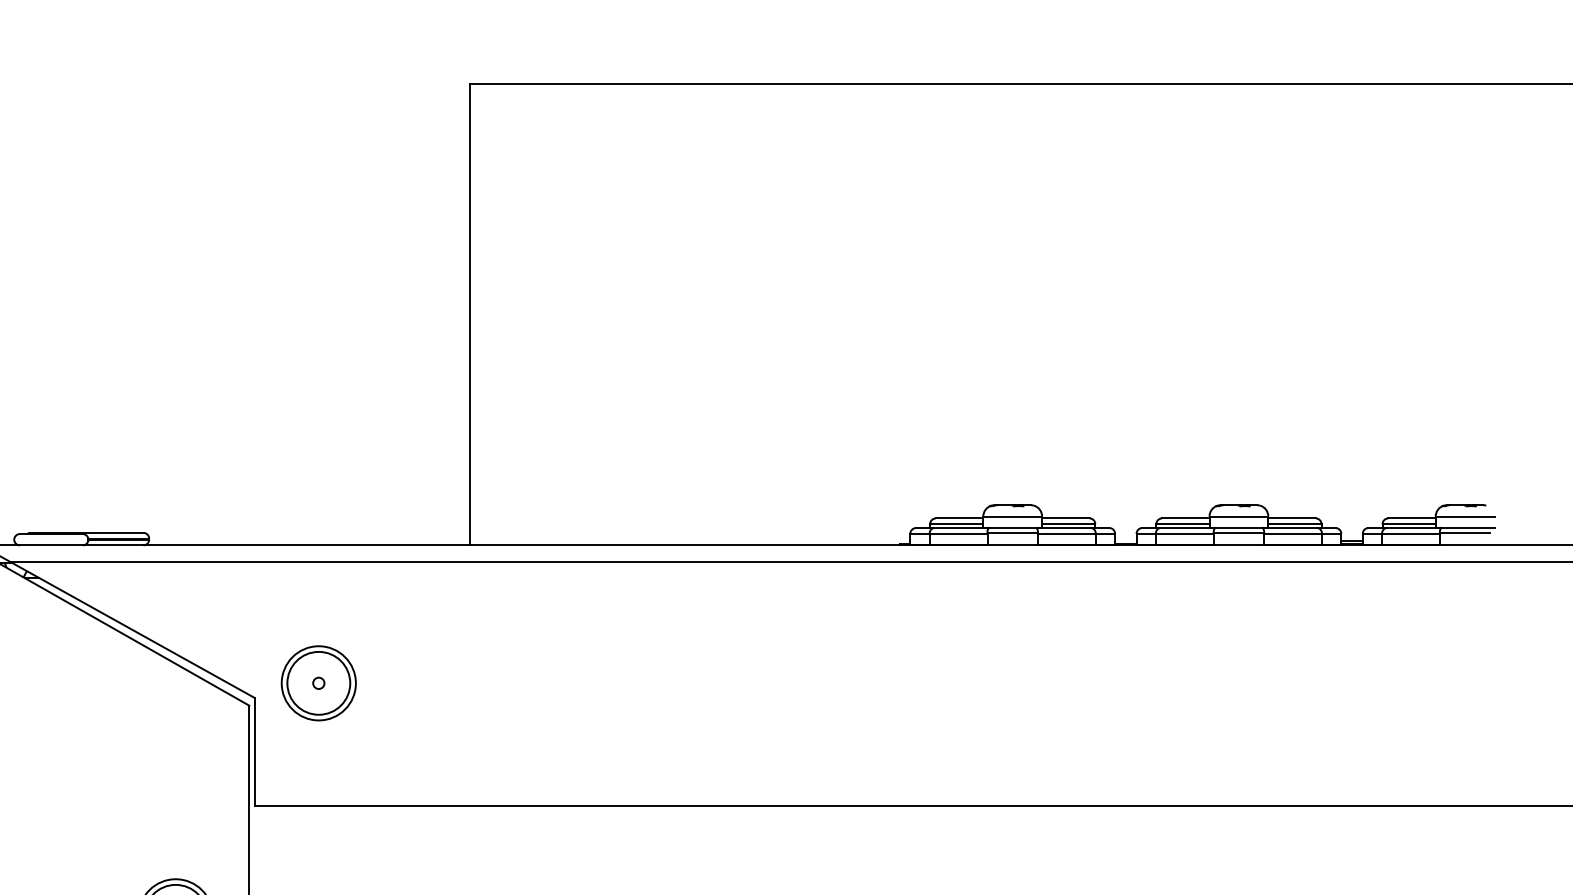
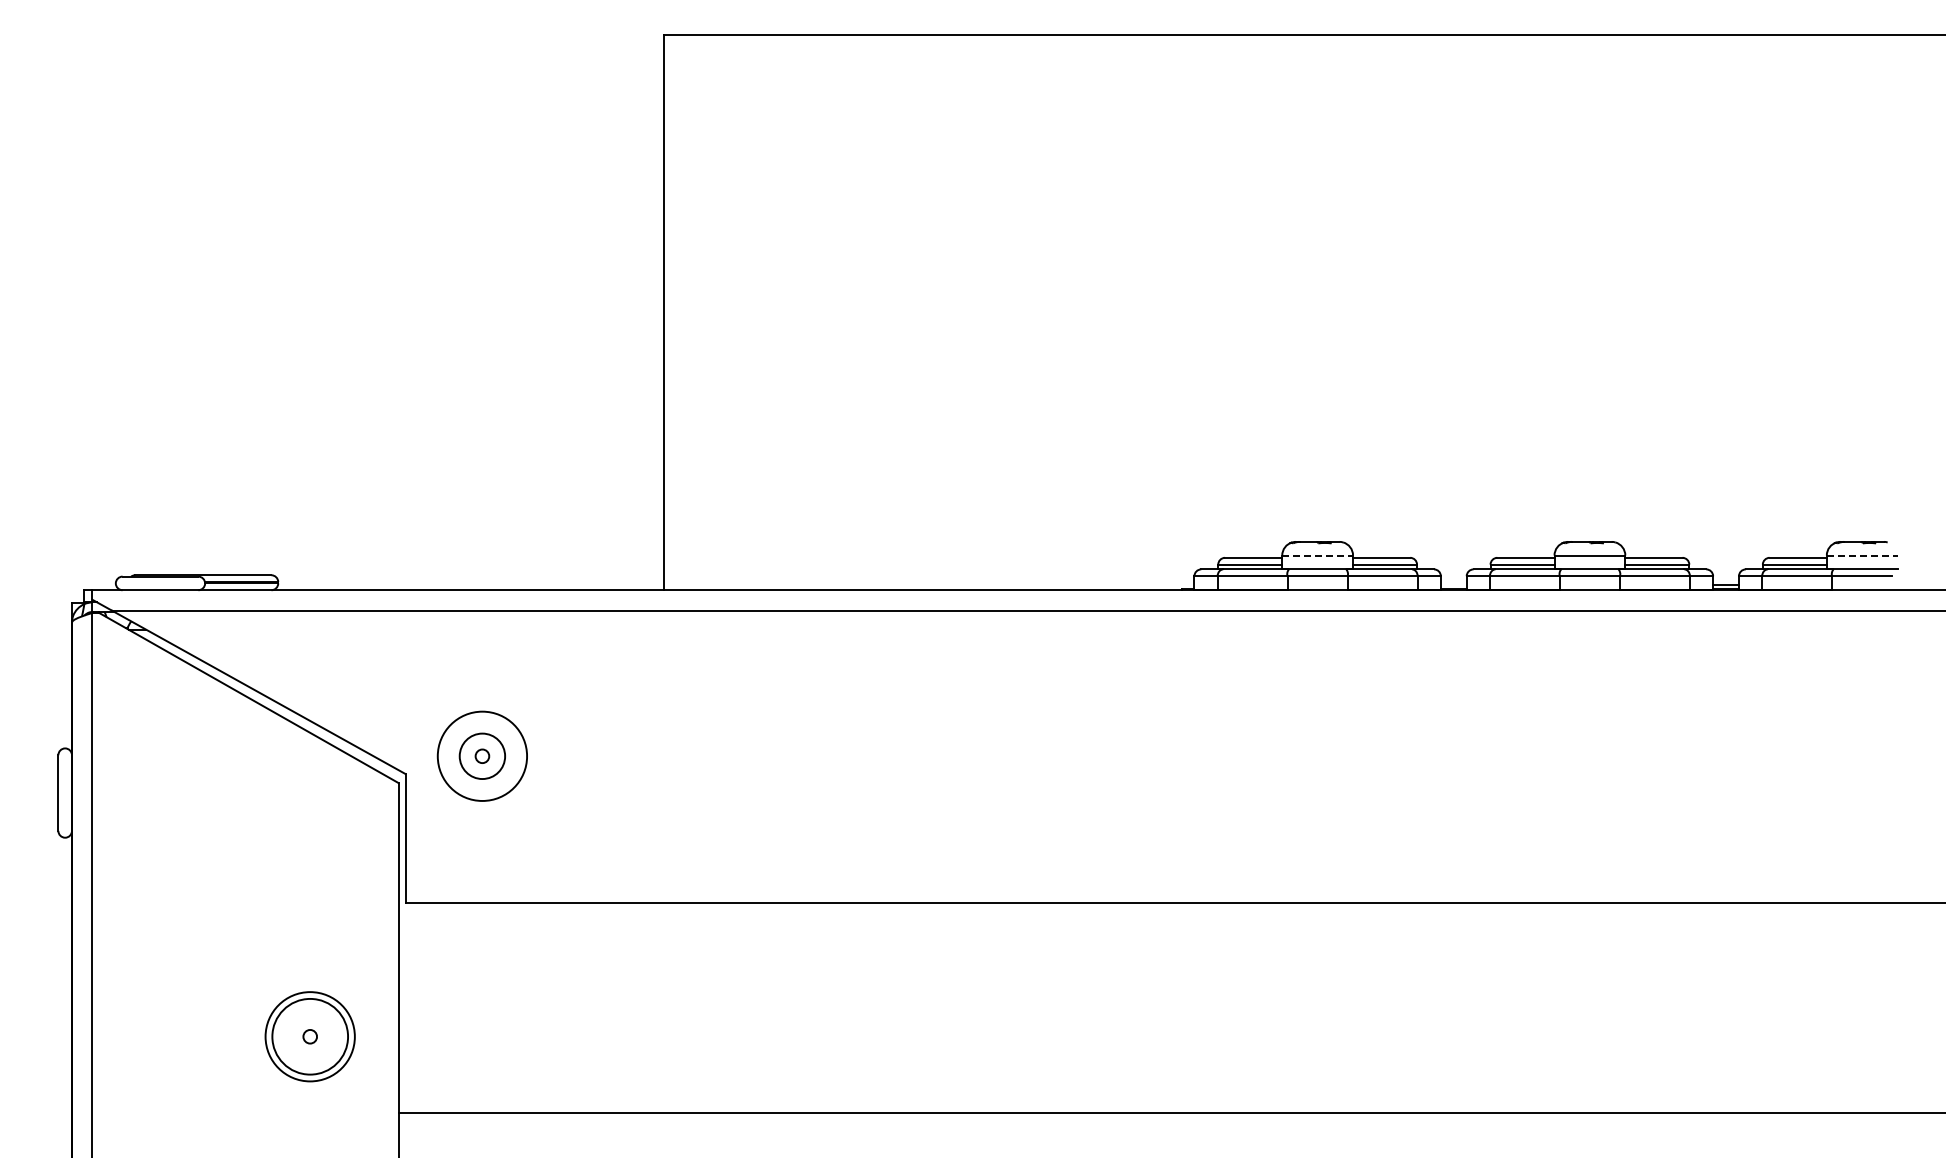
line: (1013, 516) -> (1318, 555), solid -> dashed
line: (1465, 516) -> (1862, 555), solid -> dashed
circle: (318, 683) -> (482, 756), size x0.6

